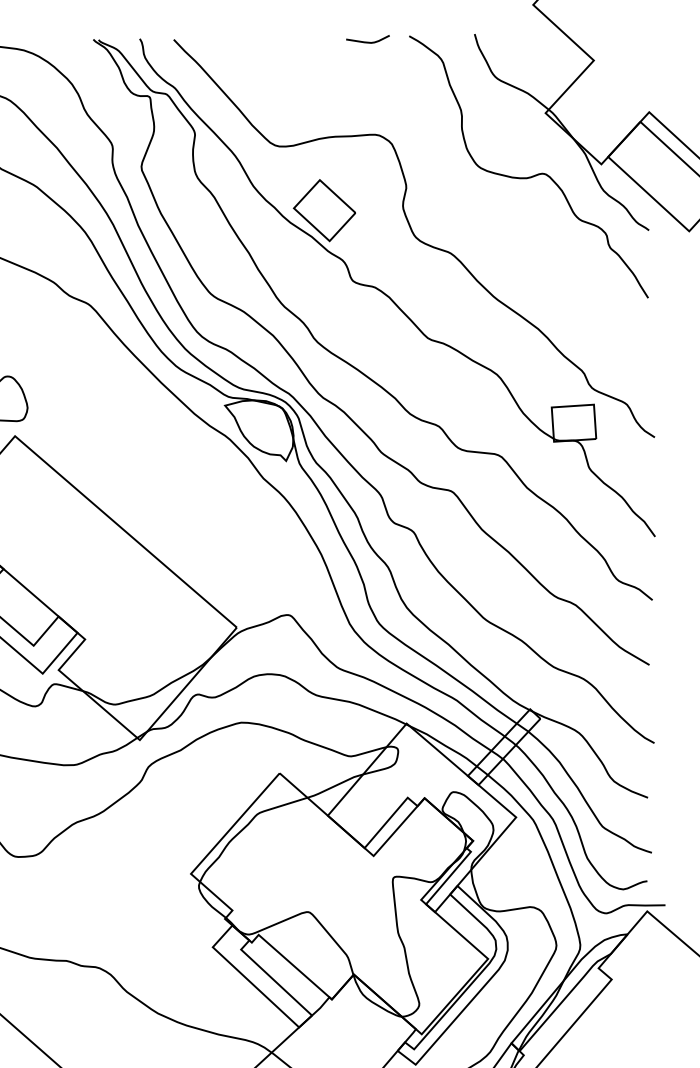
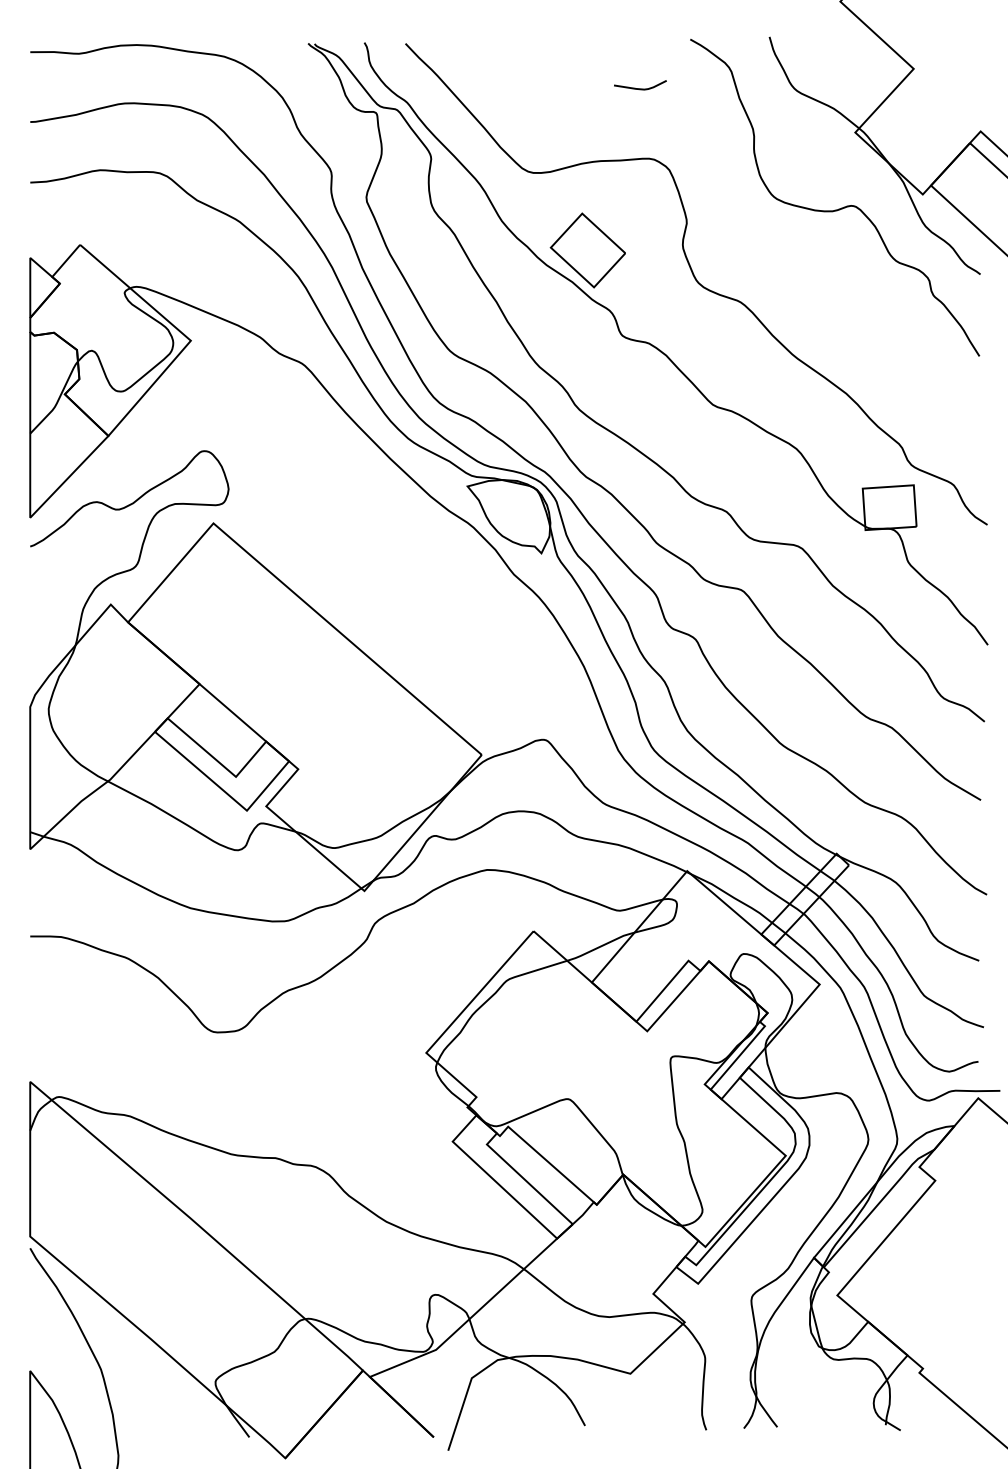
curve: (368, 42) -> (640, 88), moved

